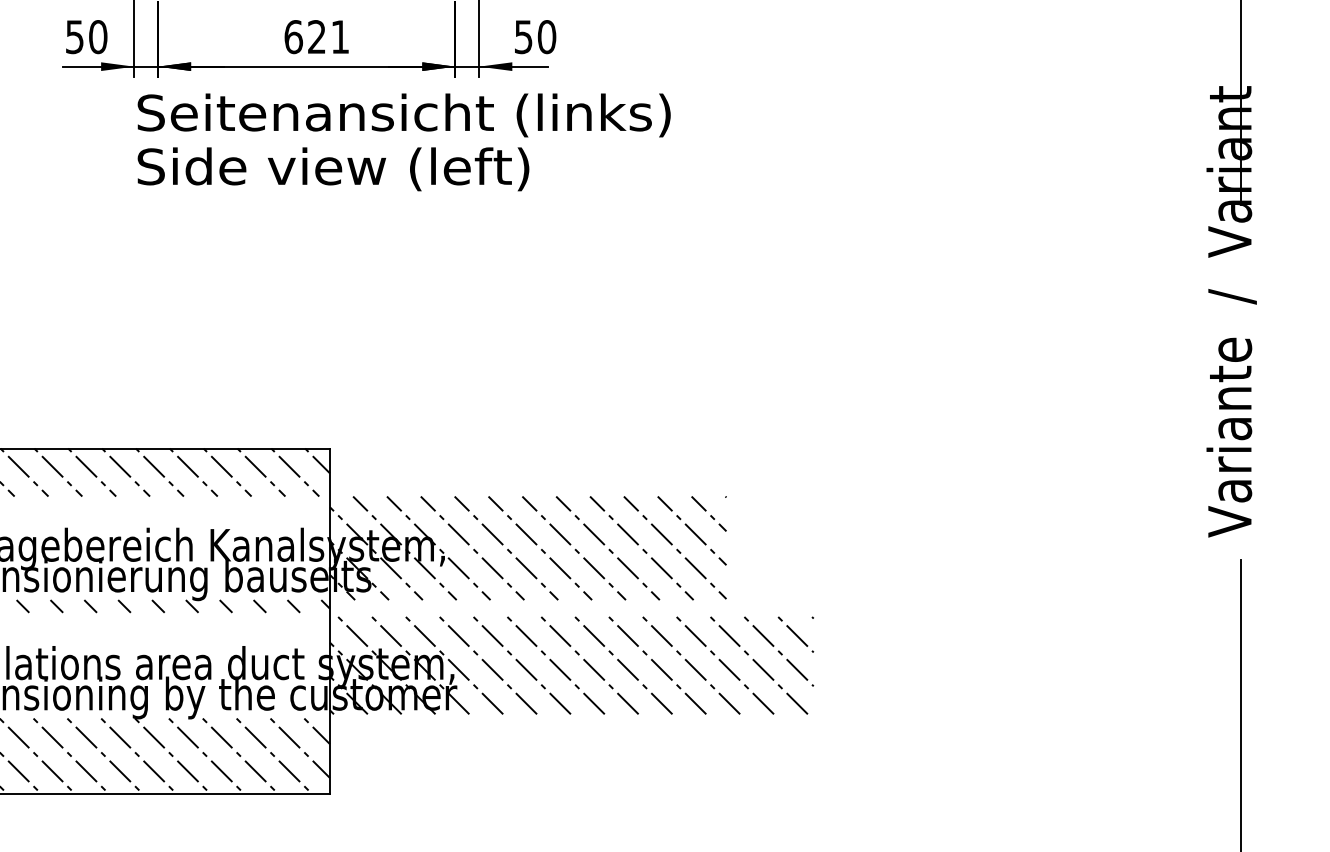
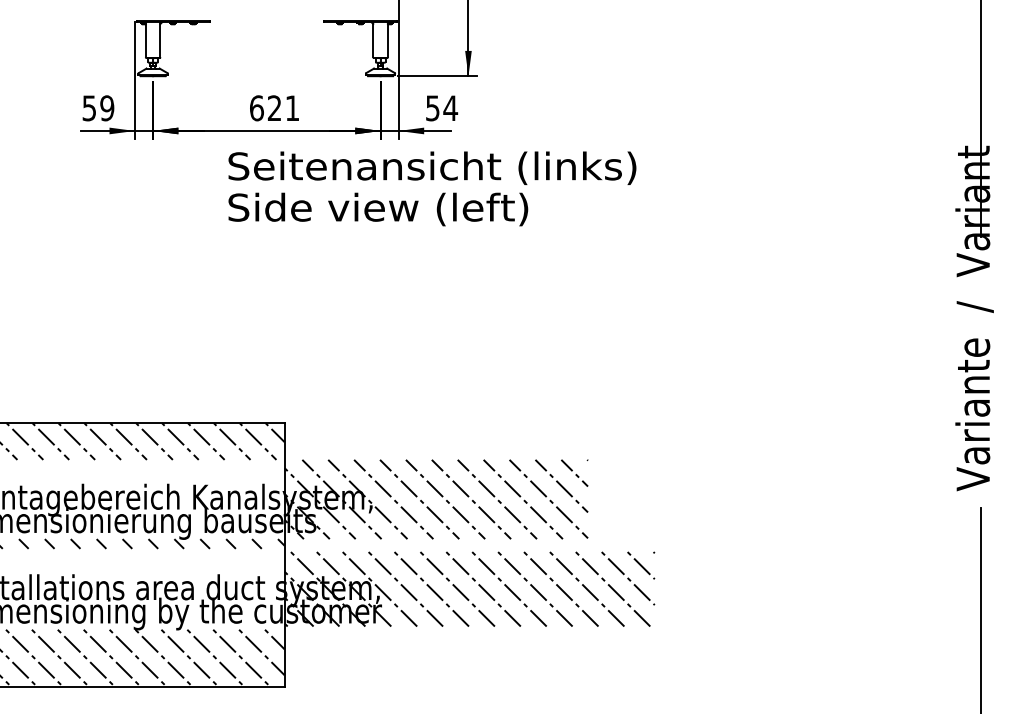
text: (98, 37) -> (107, 108), 50 -> 59
text: (546, 37) -> (450, 108), 50 -> 54
text: (404, 141) -> (432, 188), moved

